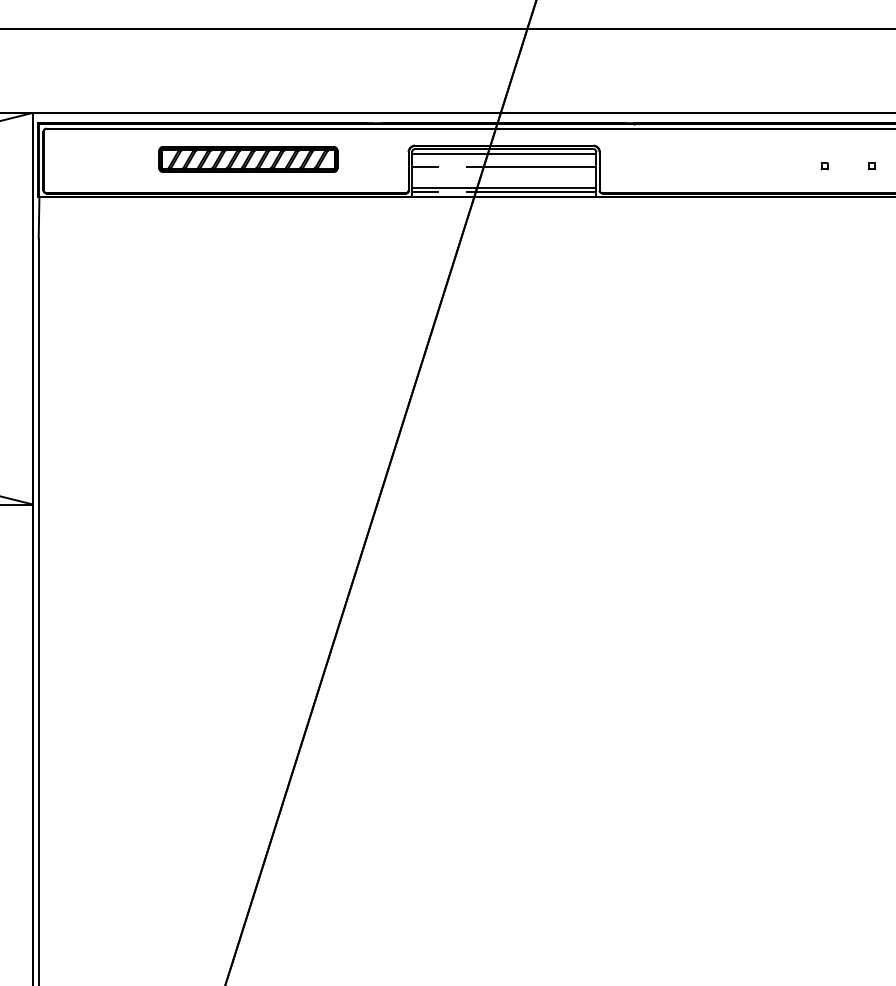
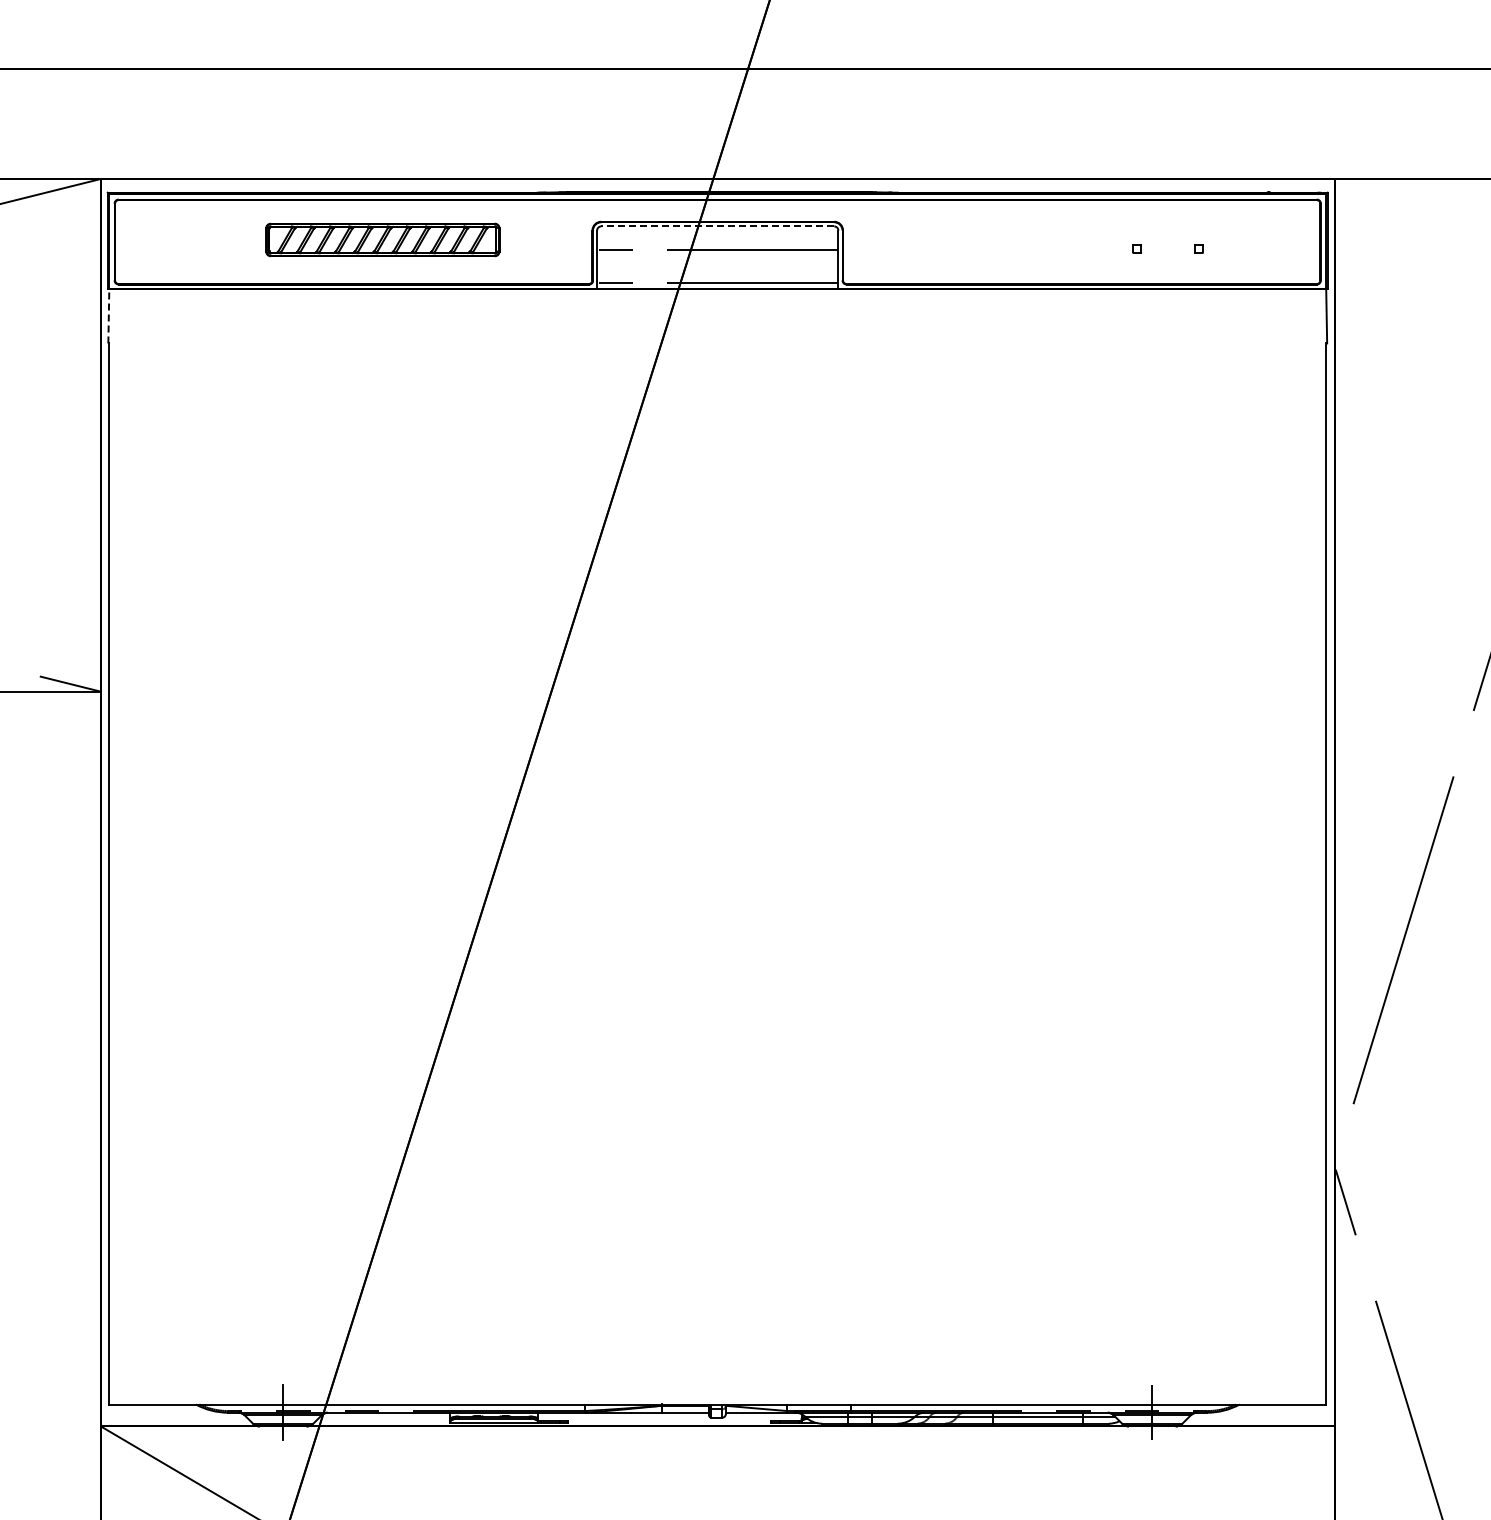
line: (504, 149) -> (717, 226), solid -> dashed
line: (504, 154) -> (717, 233), removed
line: (504, 188) -> (717, 277), removed
line: (38, 217) -> (108, 315), solid -> dashed

